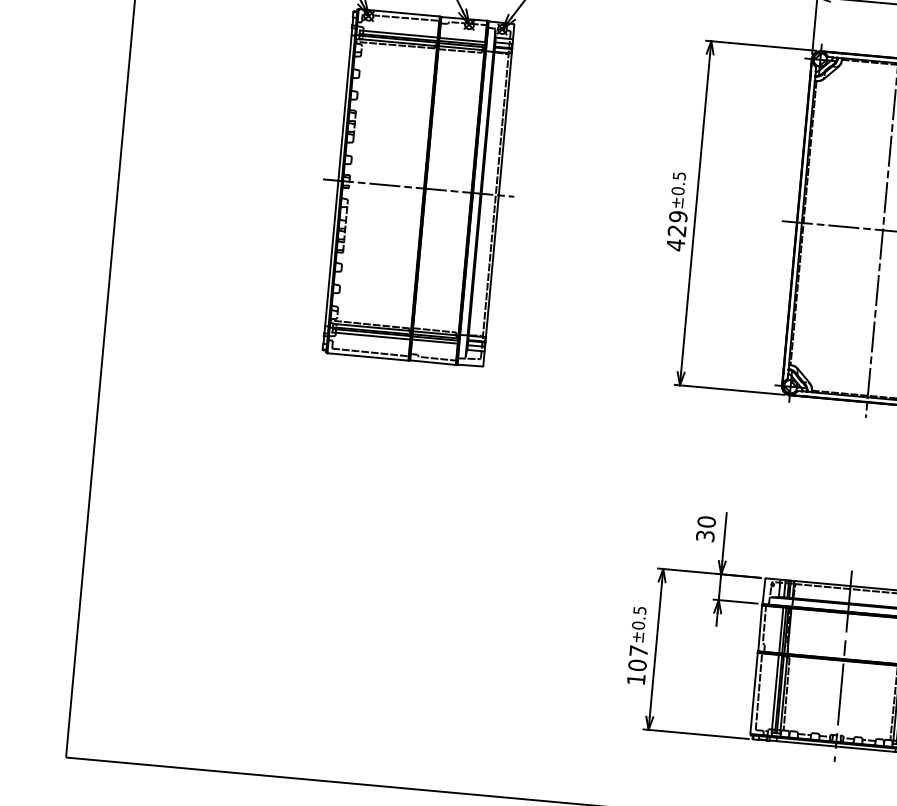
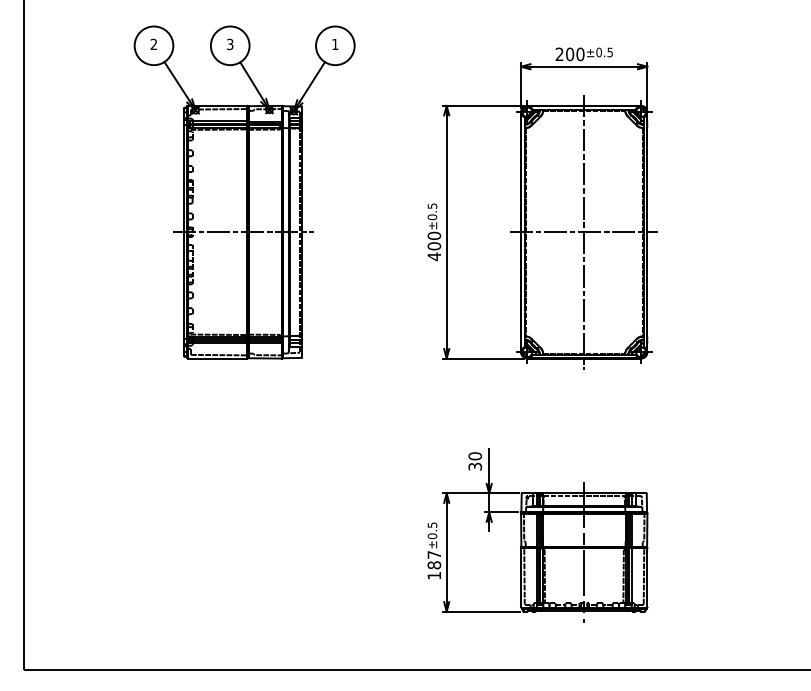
text: (677, 224) -> (434, 241), 429 -> 400
text: (637, 665) -> (434, 565), 107 -> 187

